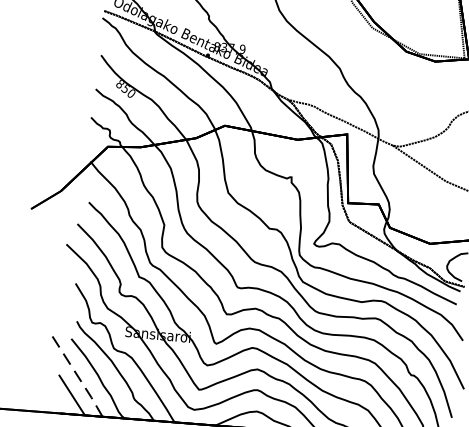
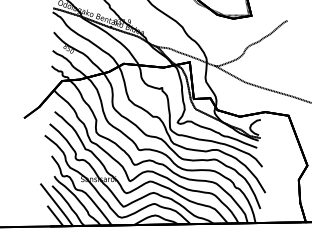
line: (75, 373) -> (56, 204), dashed -> solid

